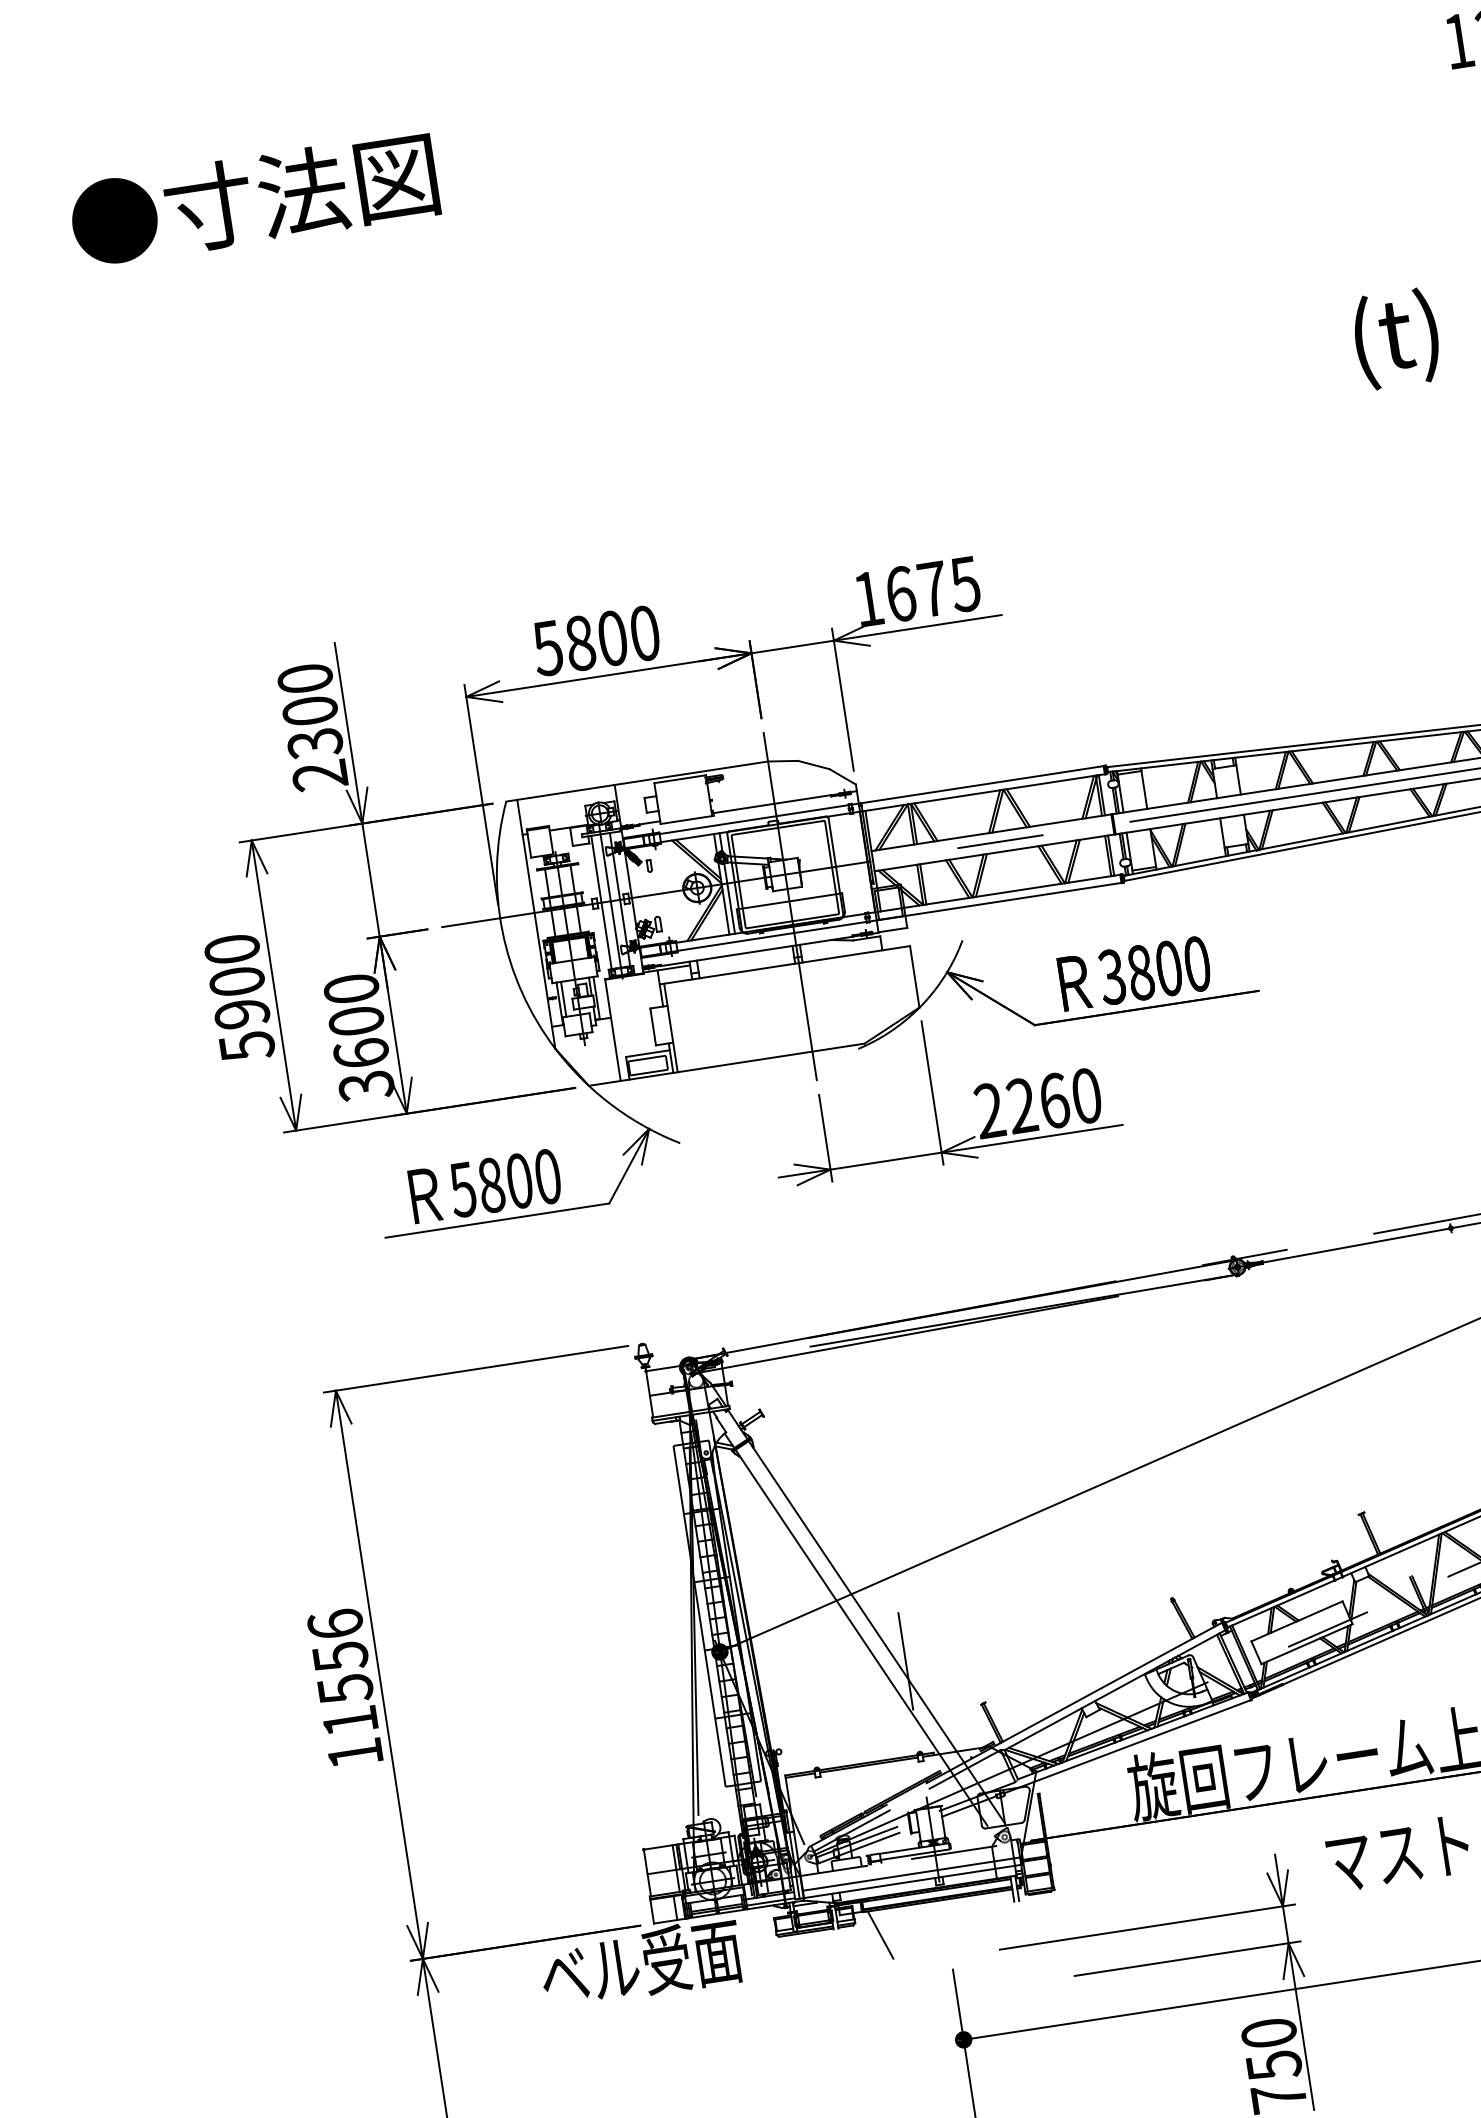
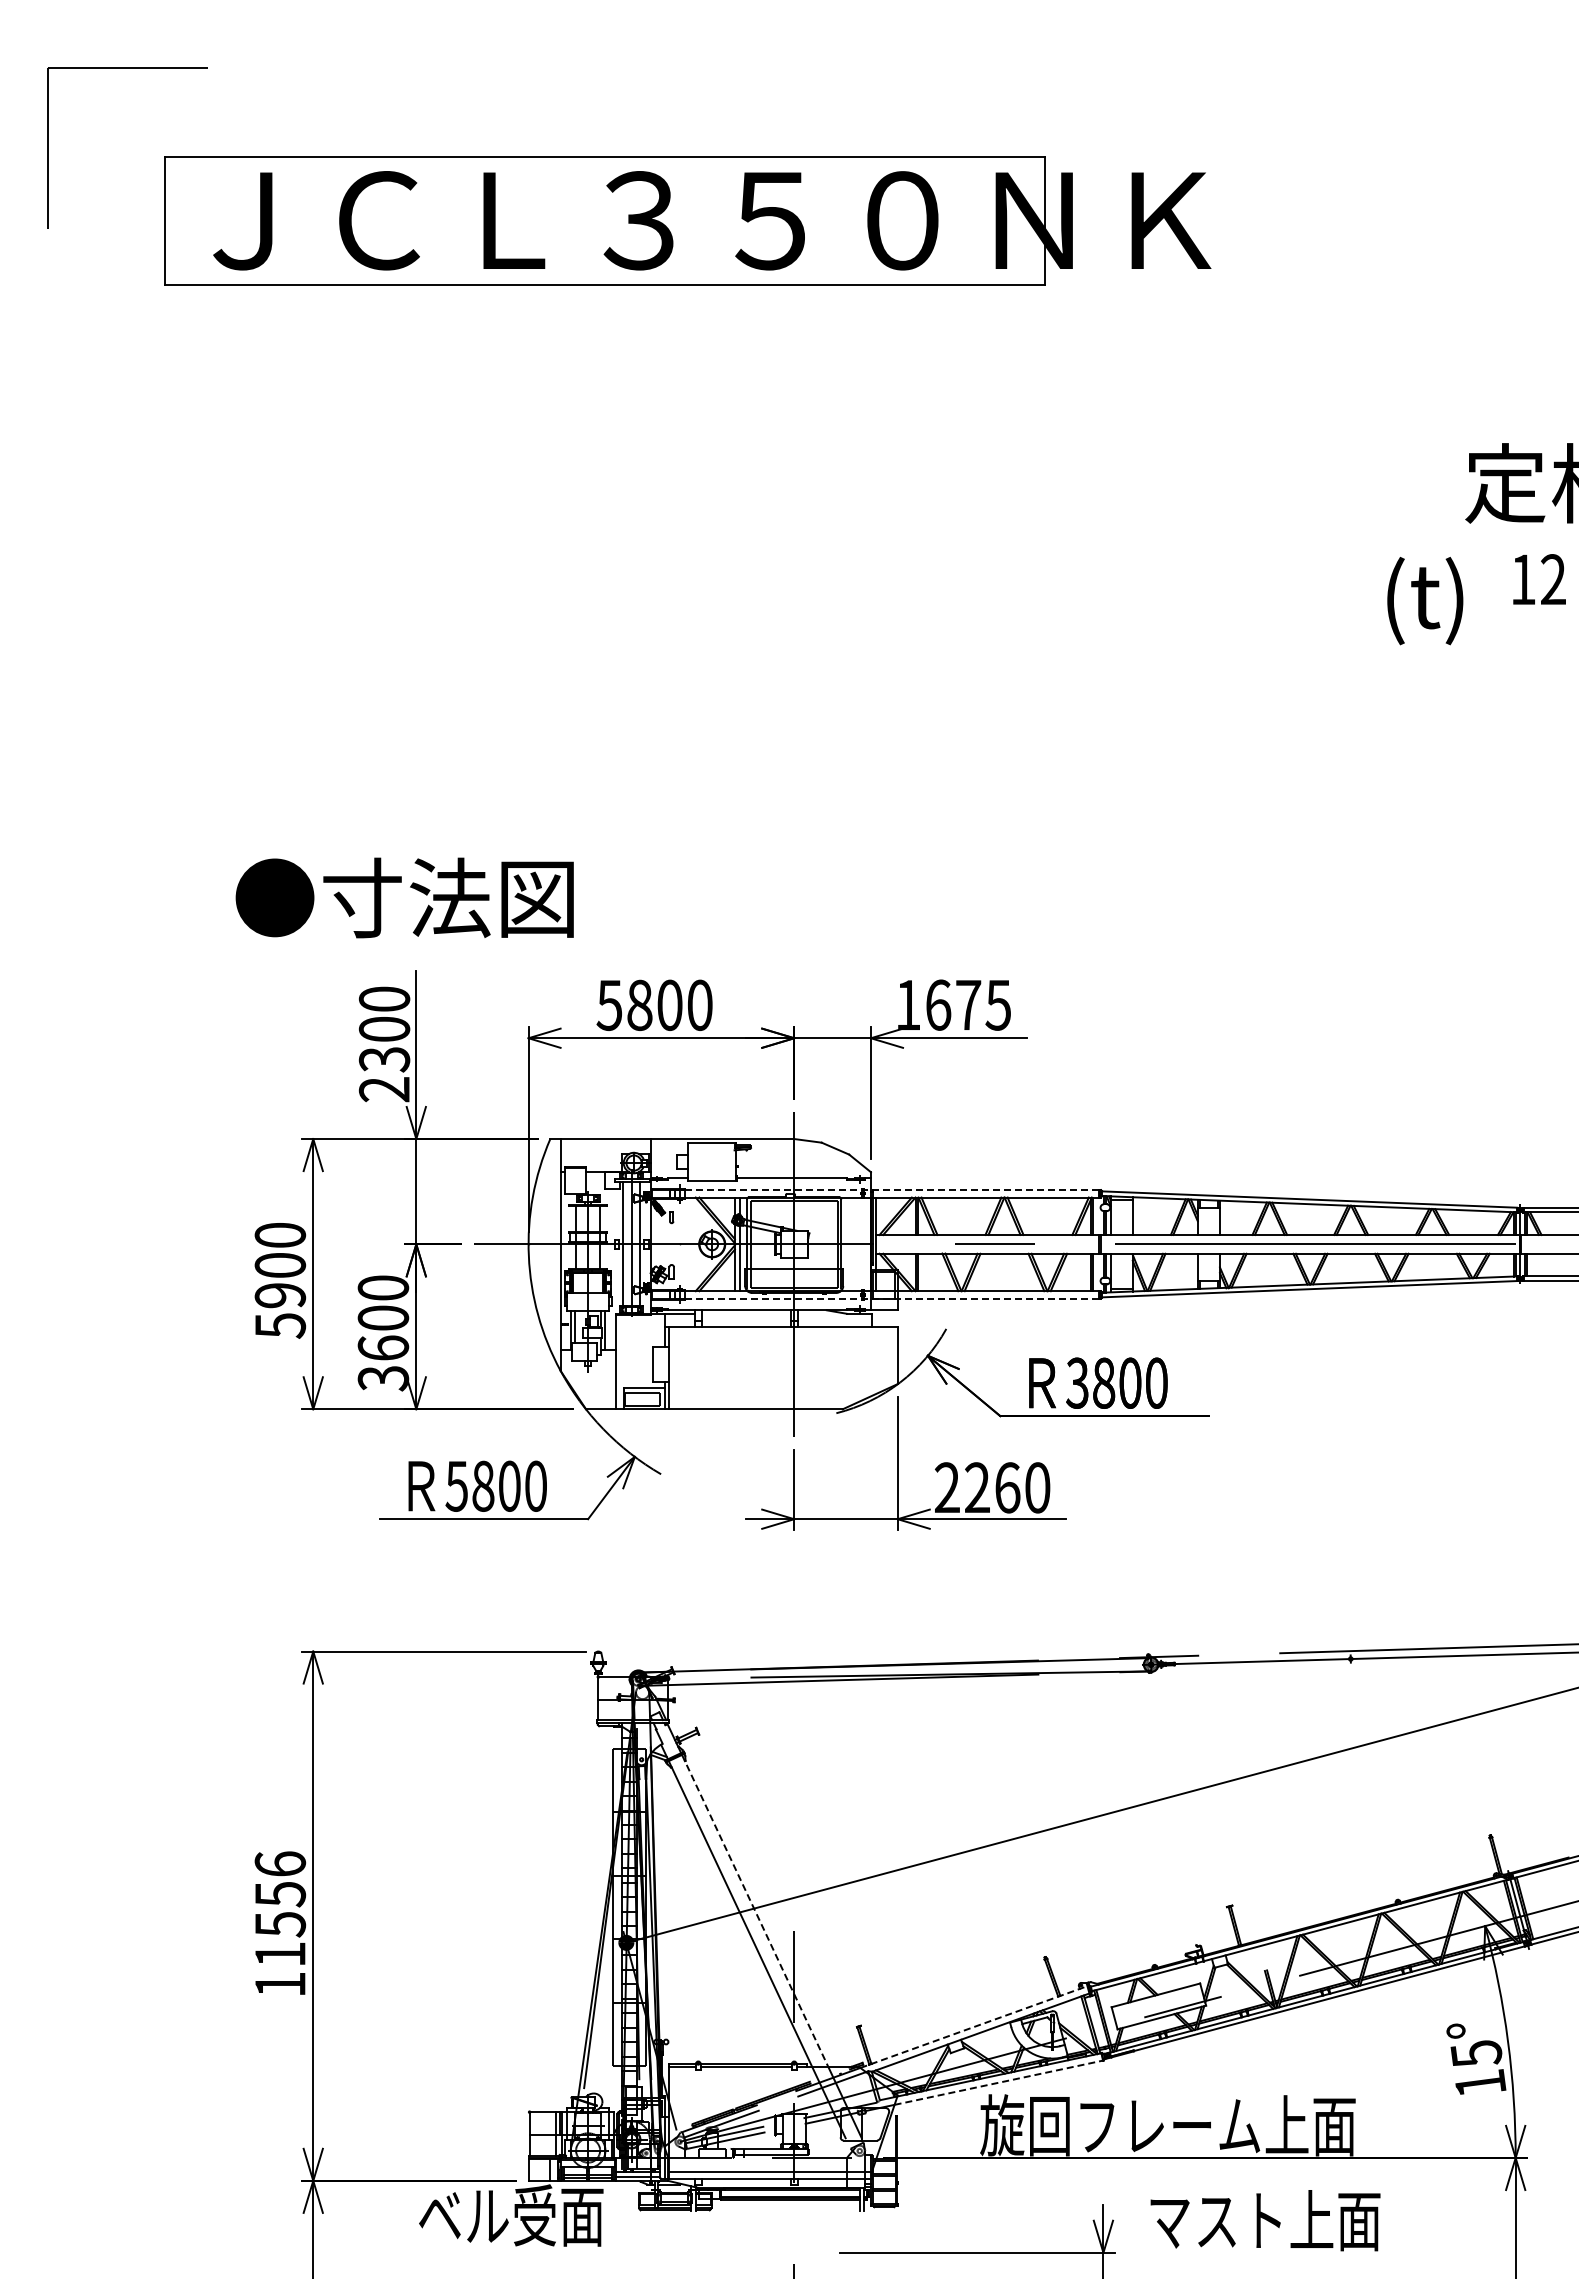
text: (253, 199) -> (404, 897), moved
text: (1397, 339) -> (1425, 601), moved
line: (881, 799) -> (892, 1189), solid -> dashed
line: (899, 916) -> (892, 1298), solid -> dashed
line: (853, 1597) -> (755, 1911), solid -> dashed
line: (1106, 1685) -> (973, 2027), solid -> dashed
line: (1142, 1740) -> (998, 2082), solid -> dashed
line: (879, 1934) -> (732, 2222), removed

